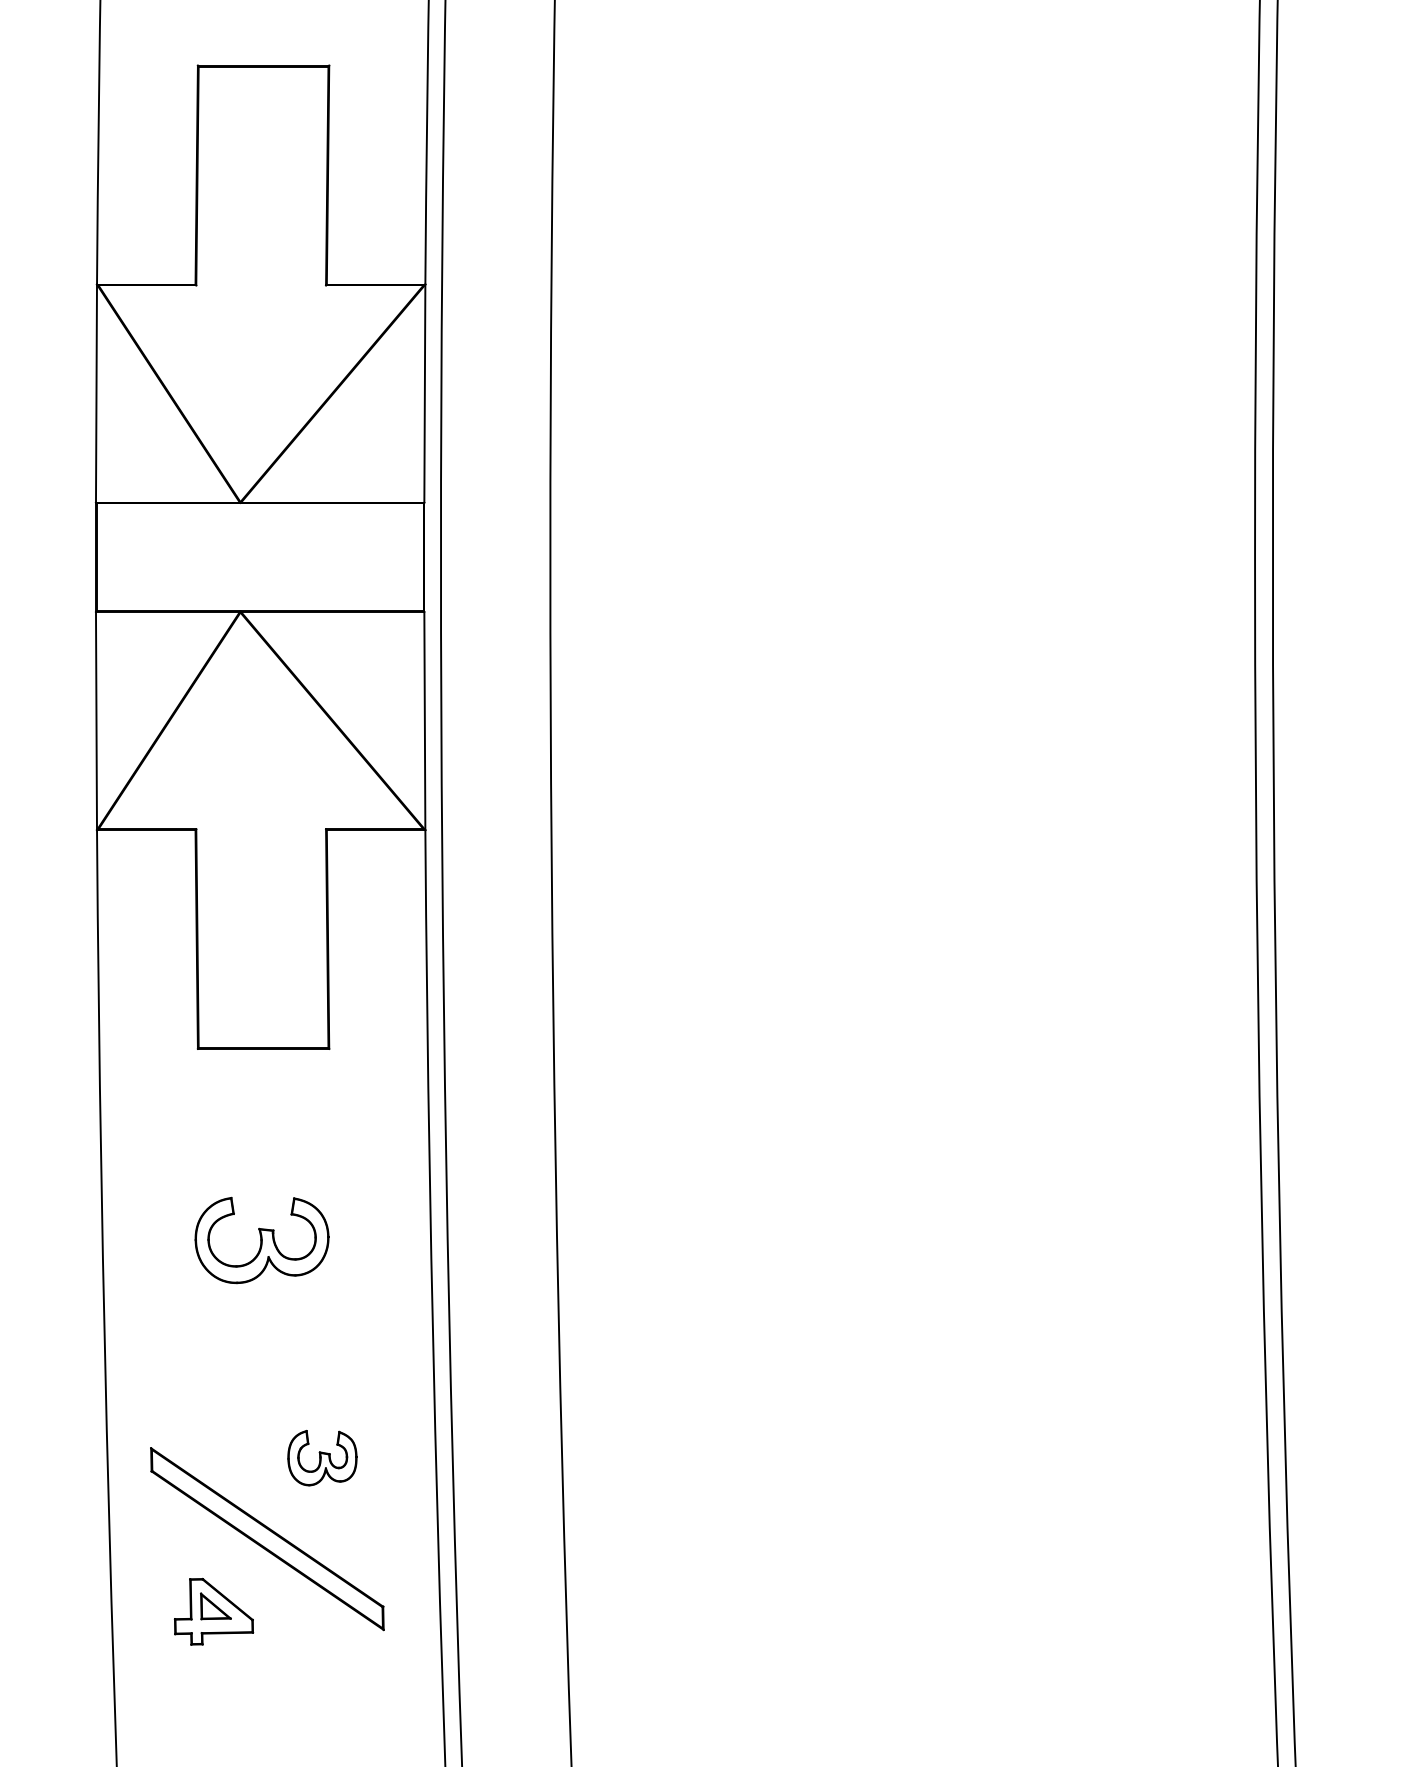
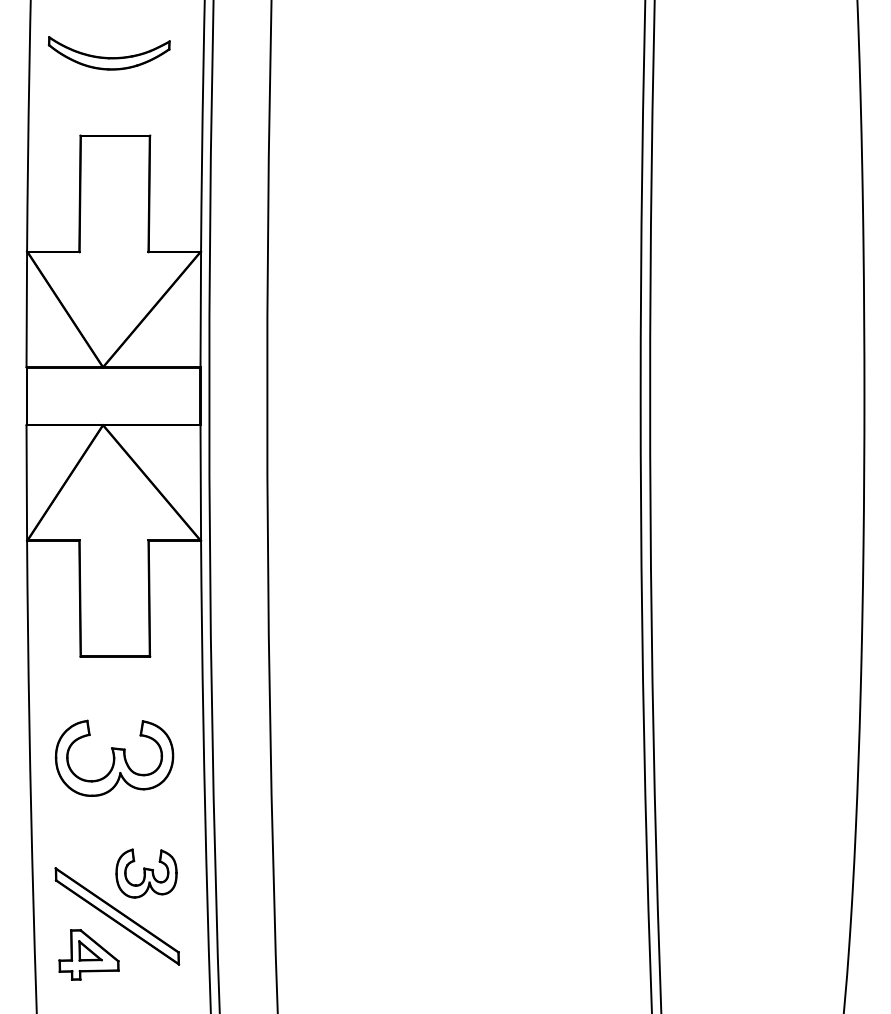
part: (261, 1239) -> (114, 757), size x1.67
part: (322, 1458) -> (146, 873), size x1.67
part: (212, 1610) -> (88, 954), size x1.43

